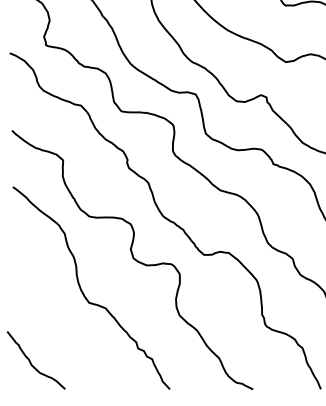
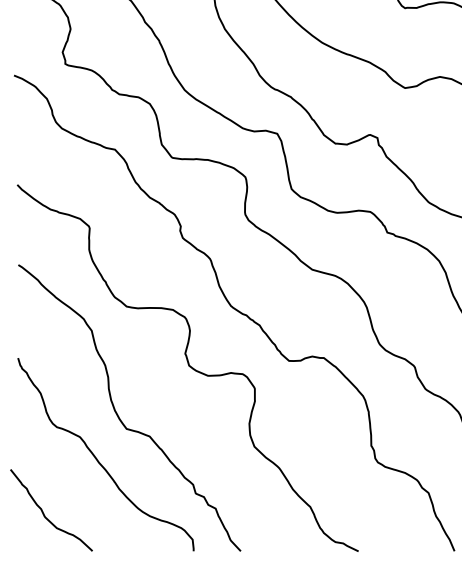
curve: (69, 324) -> (98, 459), added

